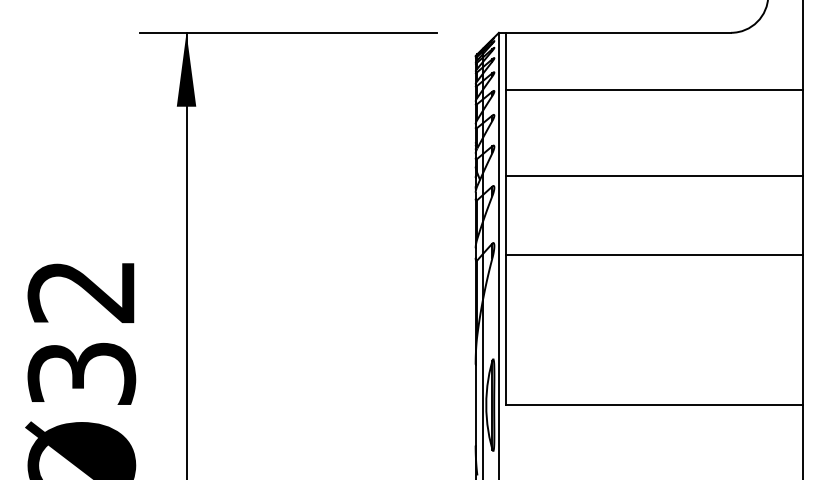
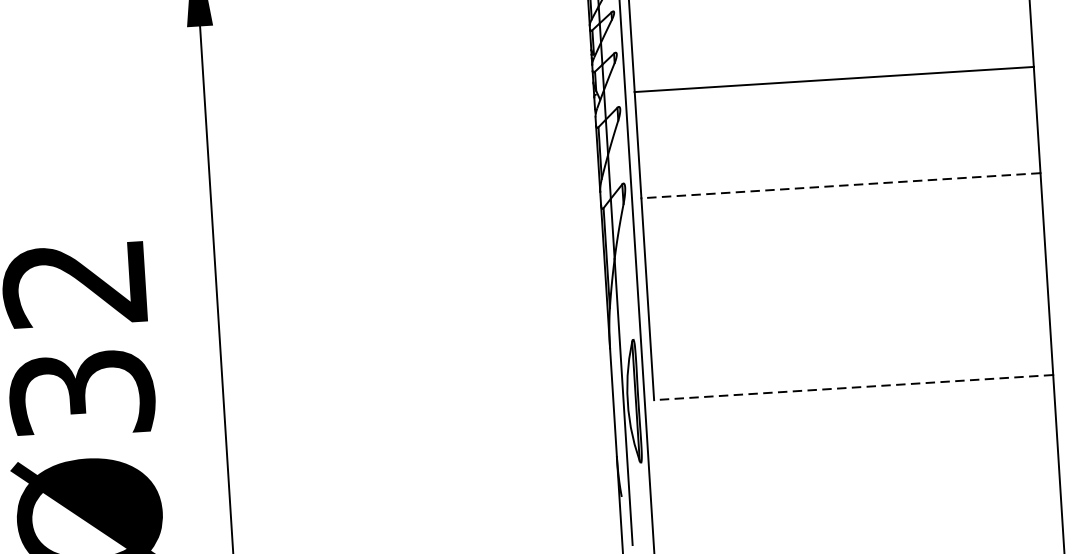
line: (654, 254) -> (840, 185), solid -> dashed
line: (654, 405) -> (853, 388), solid -> dashed

